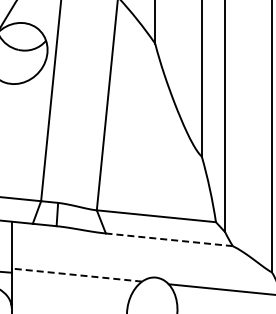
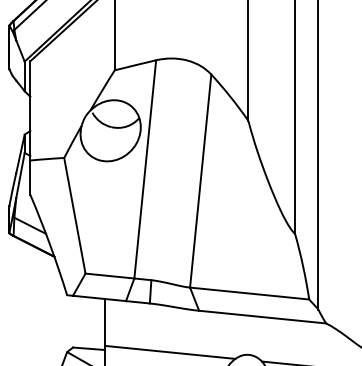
line: (169, 240) -> (262, 317), dashed -> solid
line: (77, 275) -> (170, 352), dashed -> solid

